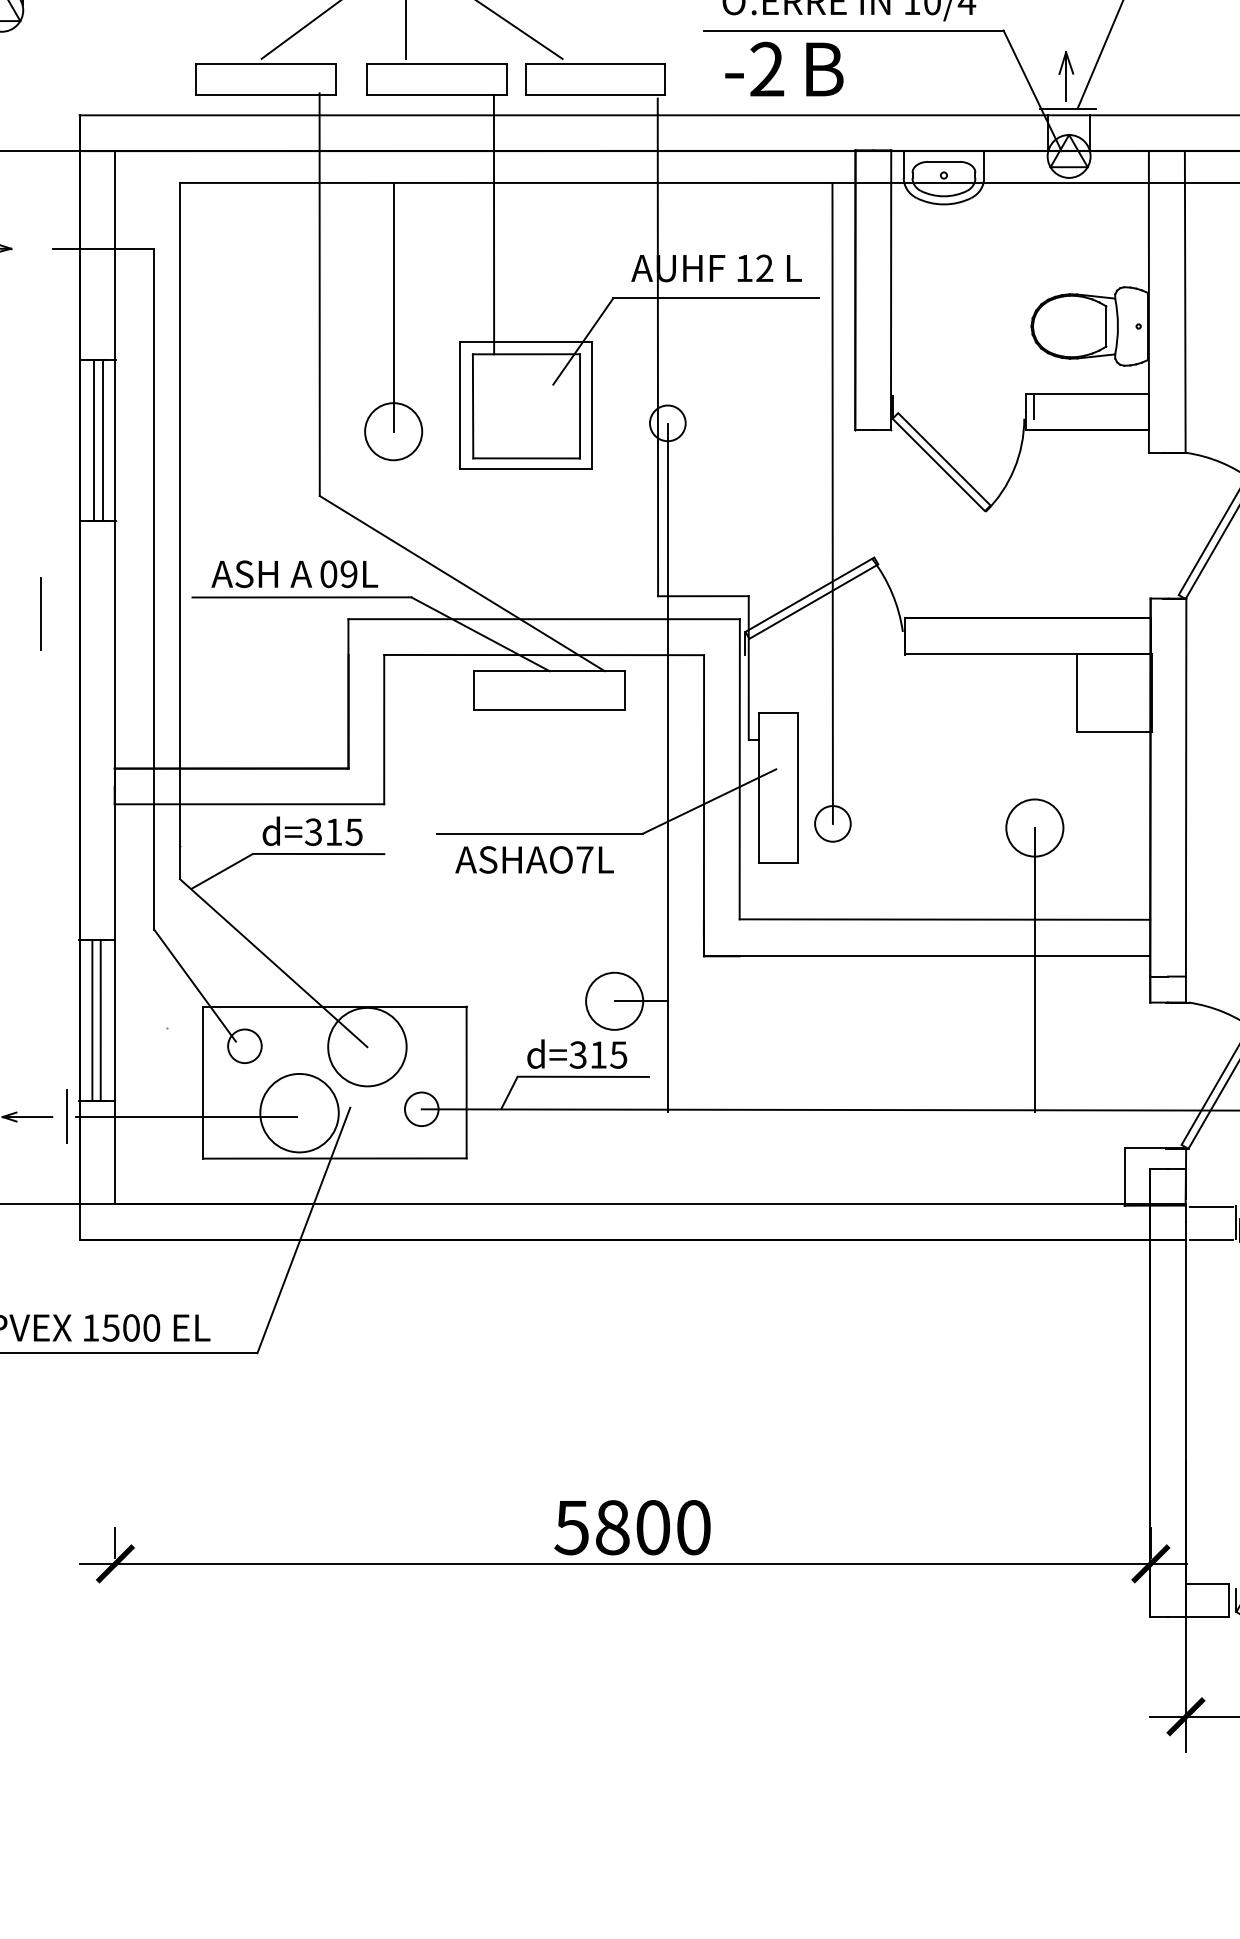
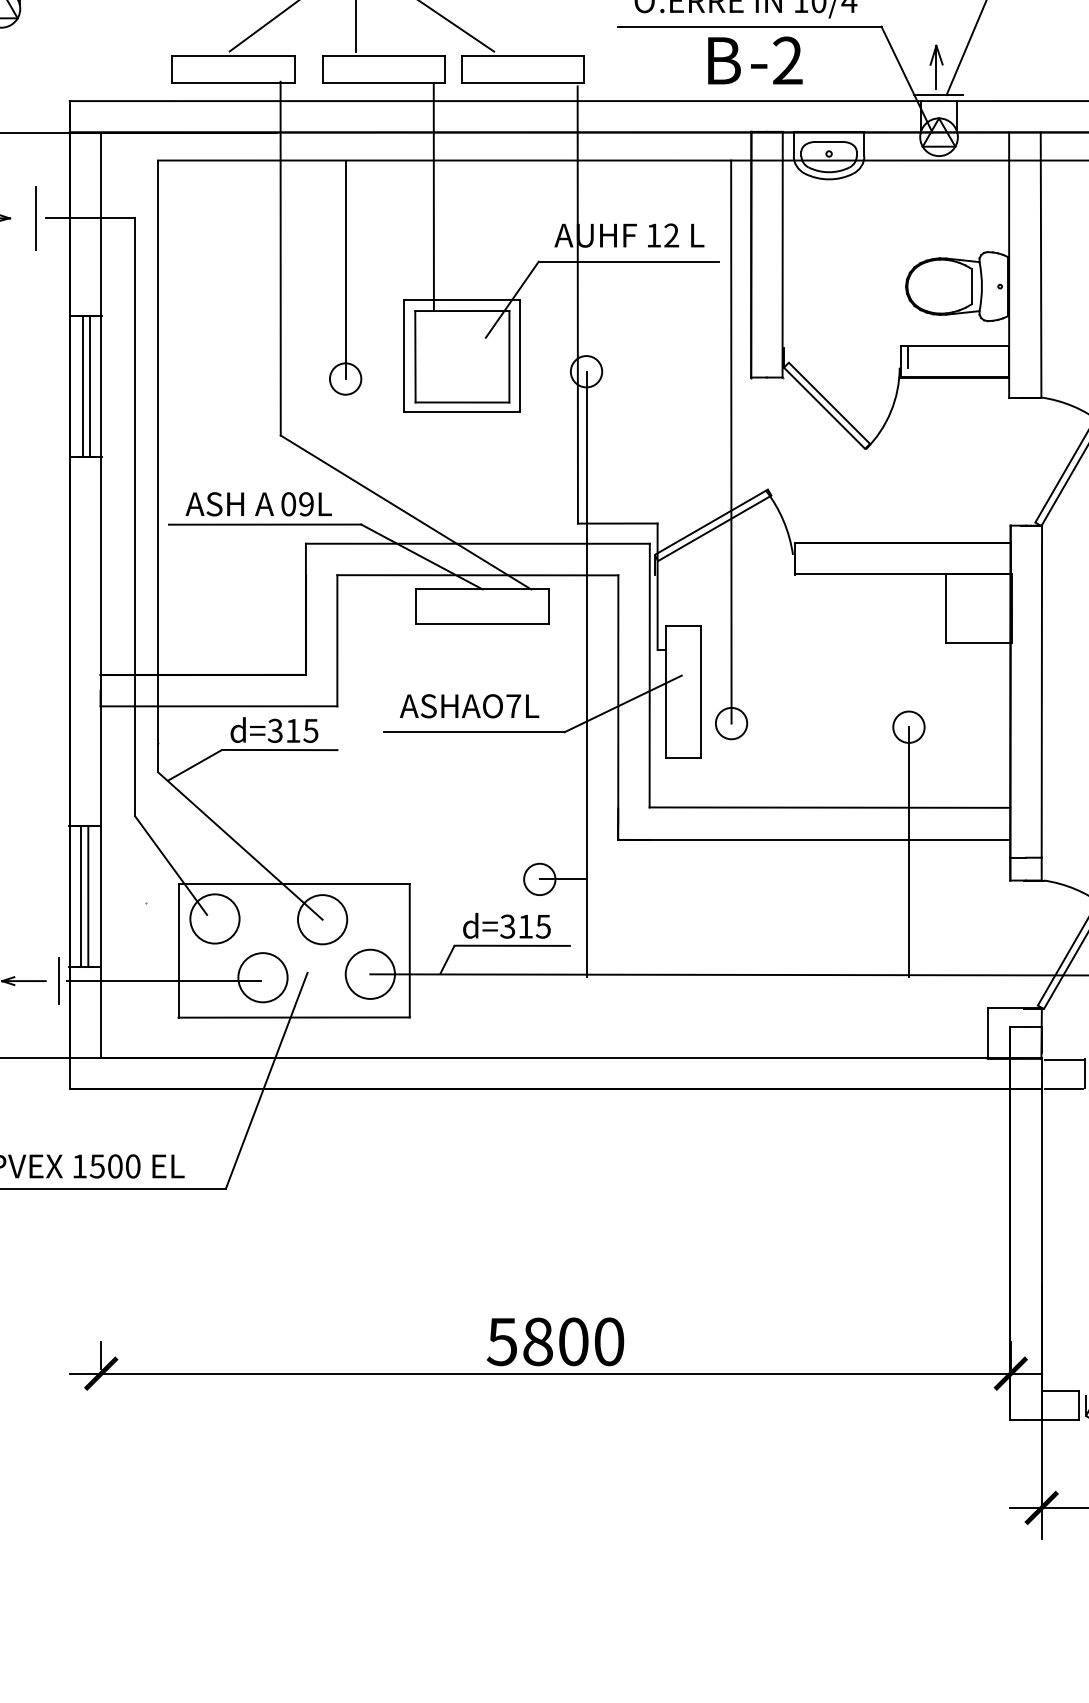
text: (754, 69) -> (776, 60), moved
circle: (393, 431) -> (345, 378), size x0.62
line: (40, 614) -> (35, 218), moved
circle: (1034, 827) -> (908, 726), size x0.62
text: (534, 860) -> (469, 706), moved
circle: (614, 1001) -> (539, 879), size x0.62
circle: (244, 1045) -> (214, 918), size x1.67
circle: (367, 1046) -> (322, 919), size x0.71
circle: (420, 1108) -> (369, 973), size x1.67
circle: (298, 1112) -> (262, 977), size x0.71

